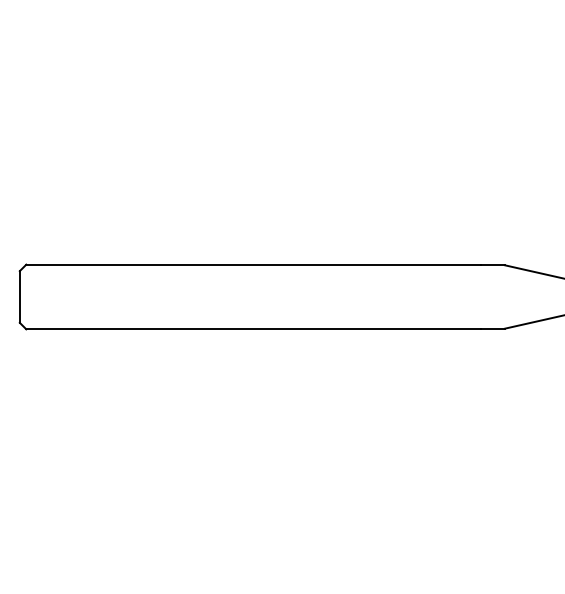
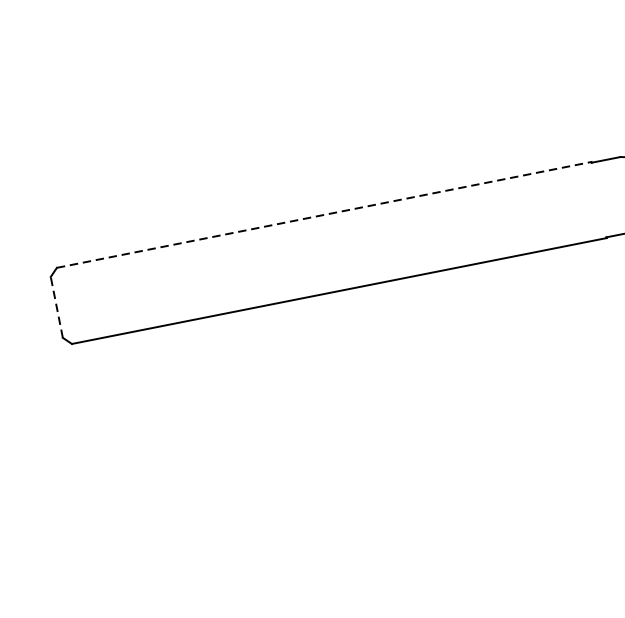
line: (253, 264) -> (324, 214), solid -> dashed
line: (19, 297) -> (56, 308), solid -> dashed

